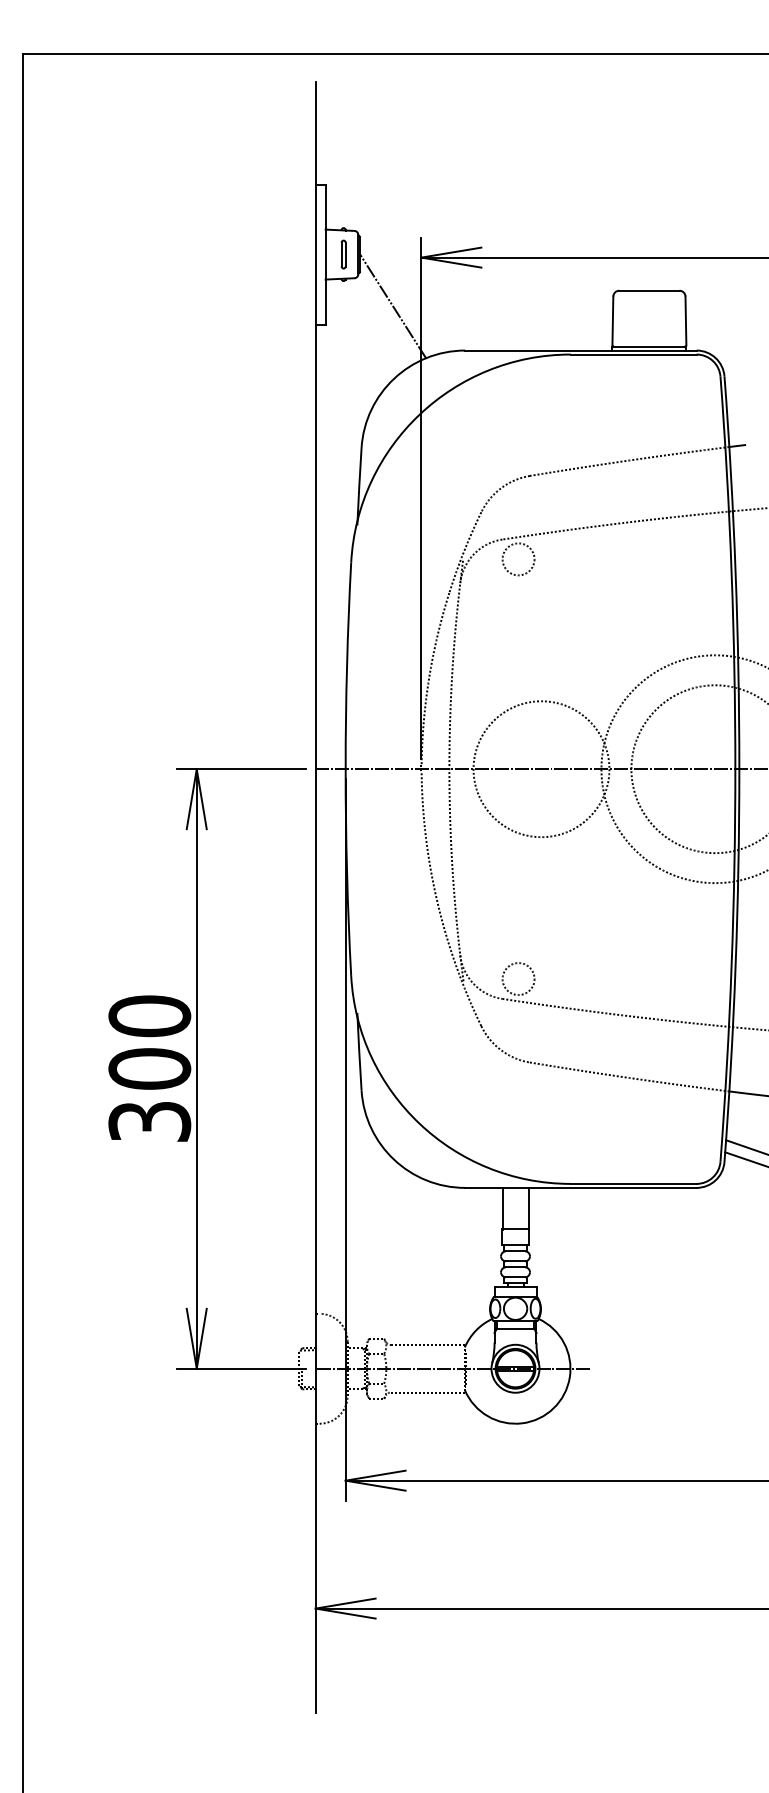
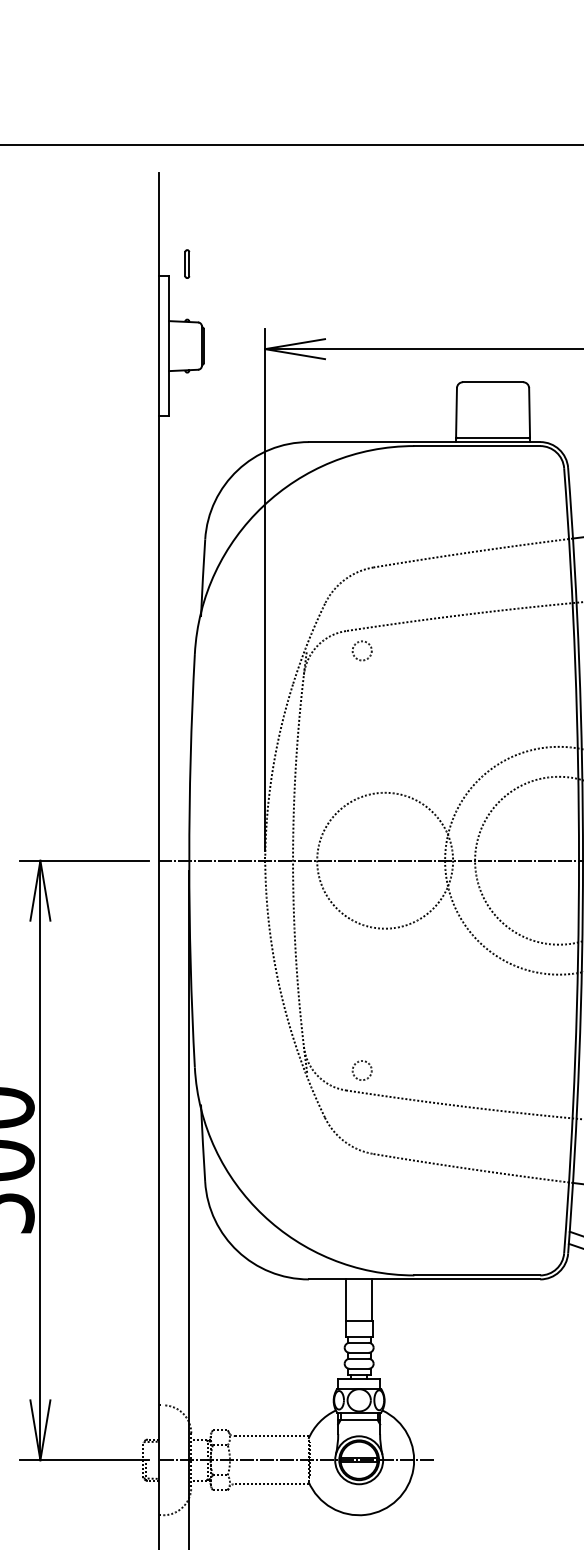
part: (343, 254) -> (187, 264), moved
line: (393, 306) -> (237, 398), removed
circle: (518, 559) -> (362, 651), size x0.6
circle: (518, 979) -> (362, 1071), size x0.6

